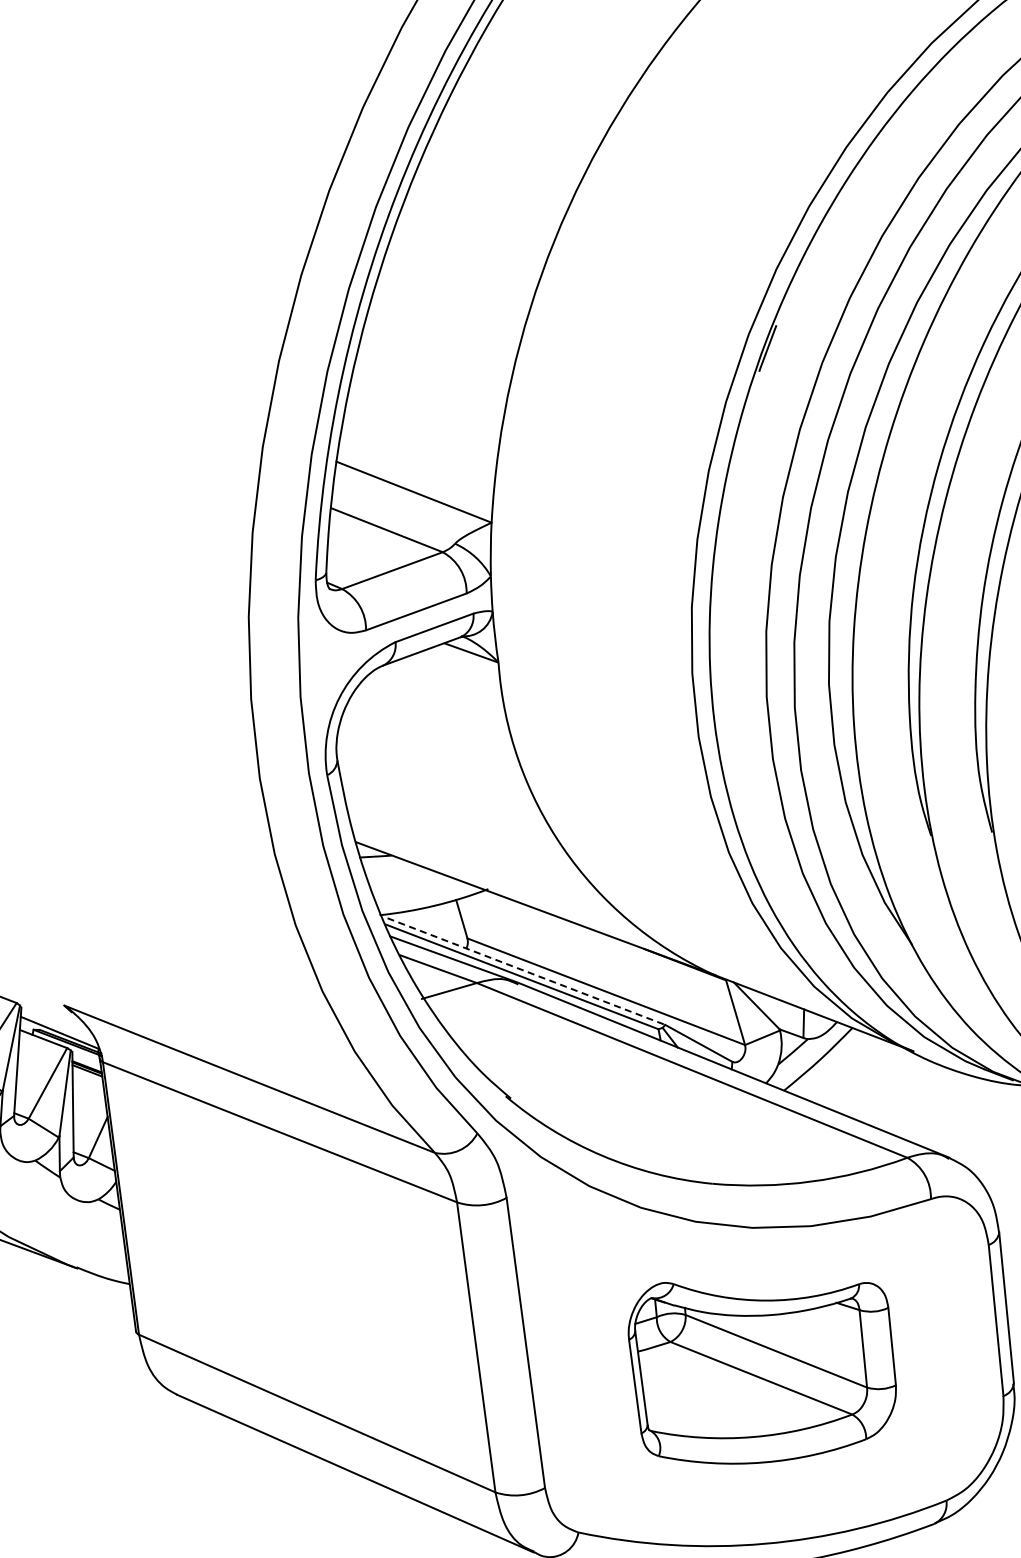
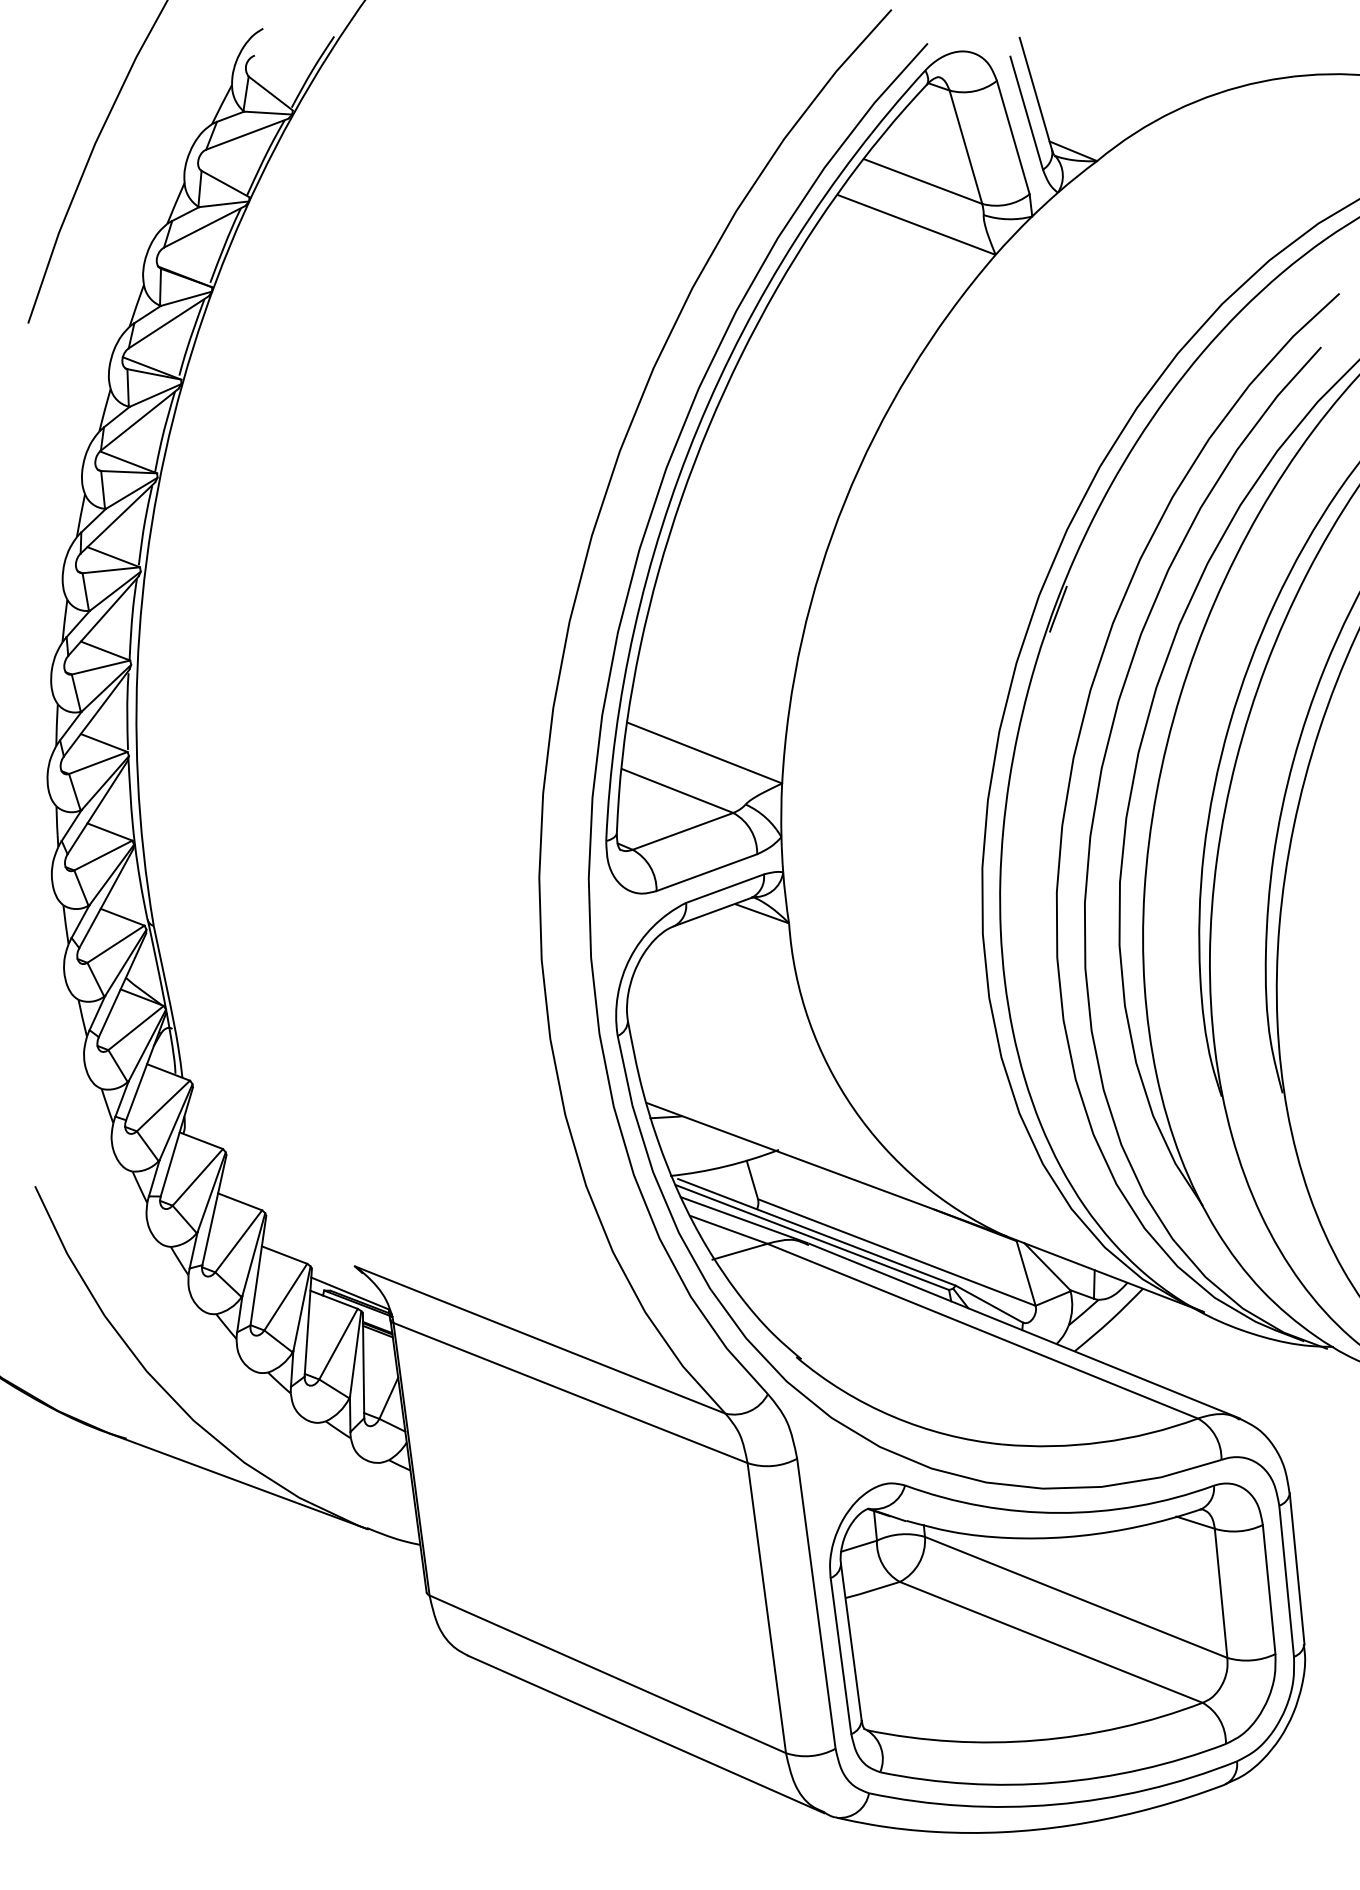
line: (525, 971) -> (816, 1232), dashed -> solid
part: (761, 1372) -> (1052, 1633), size x1.67

